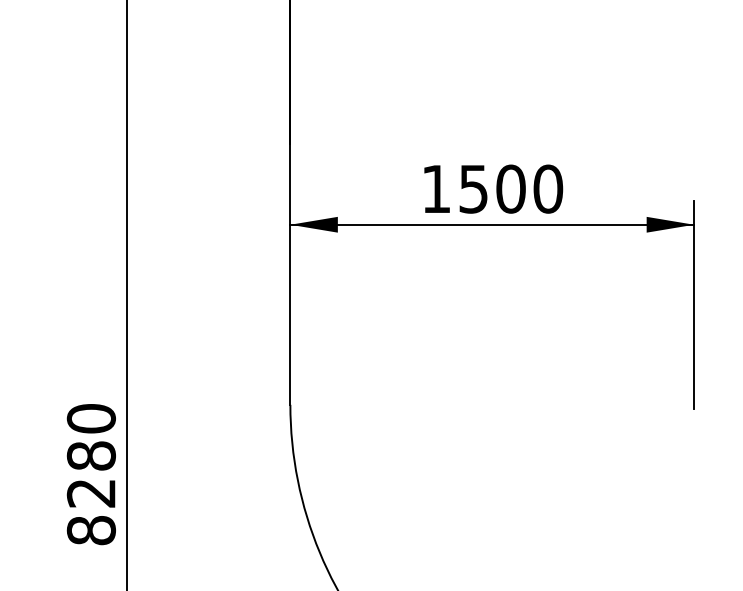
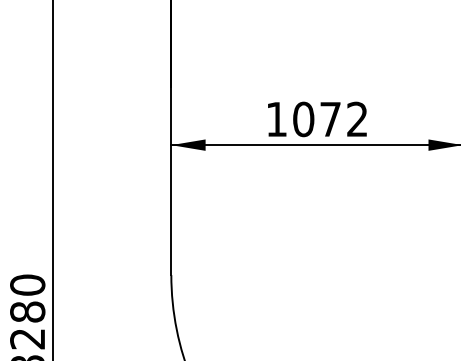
text: (511, 188) -> (330, 118), 1500 -> 1072

